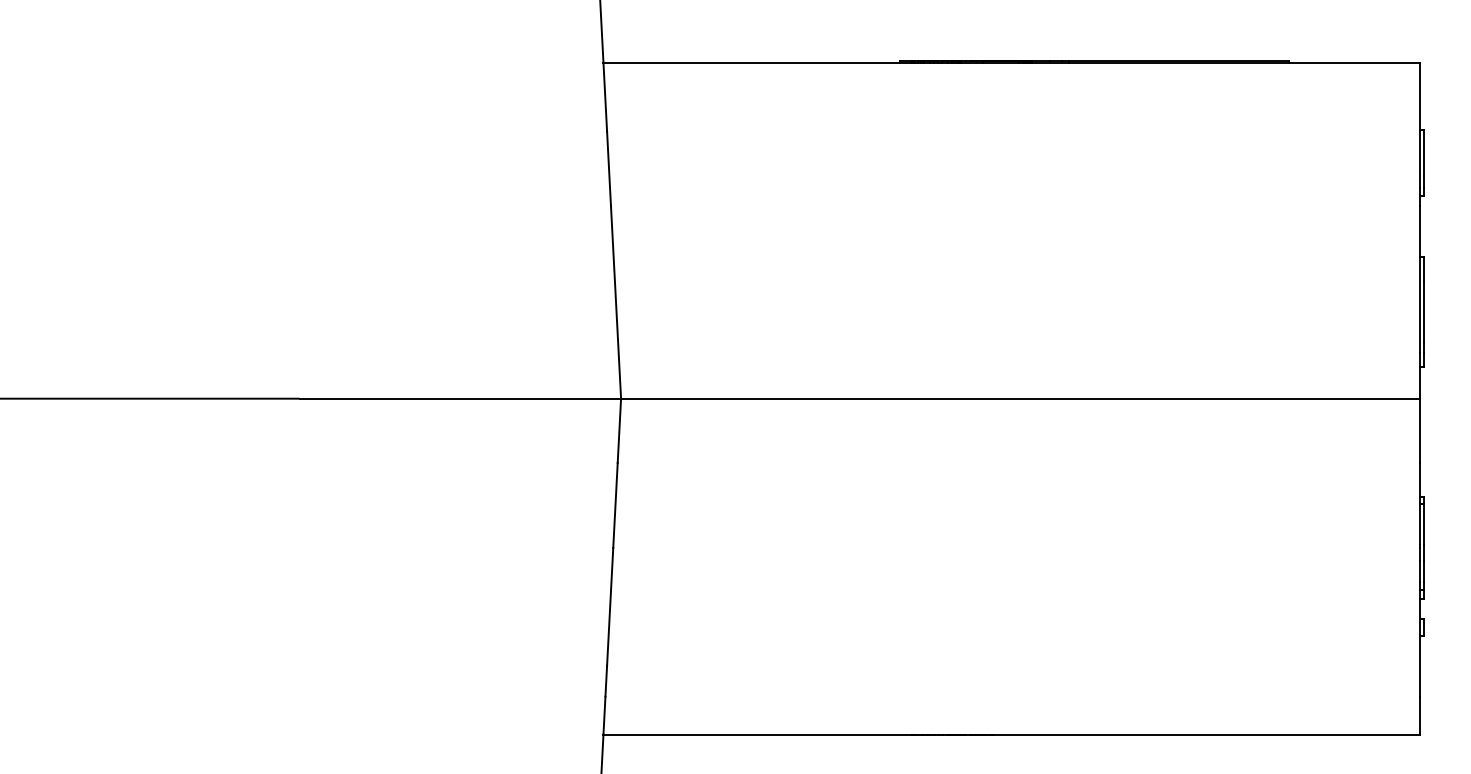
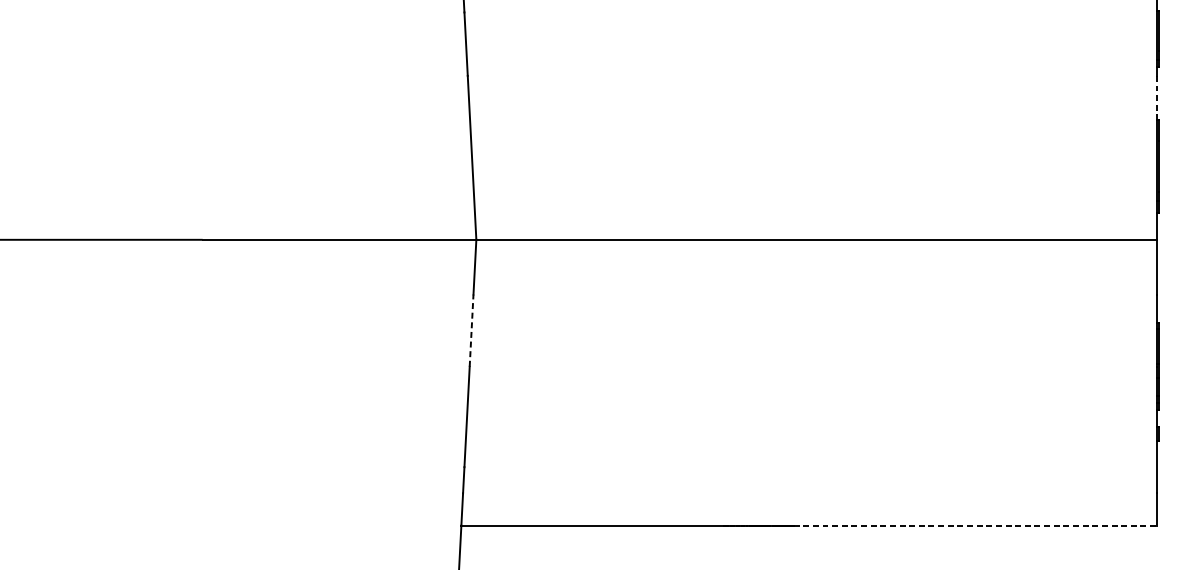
line: (1420, 231) -> (1156, 97), solid -> dashed
line: (615, 504) -> (471, 329), solid -> dashed
line: (1207, 734) -> (975, 525), solid -> dashed

